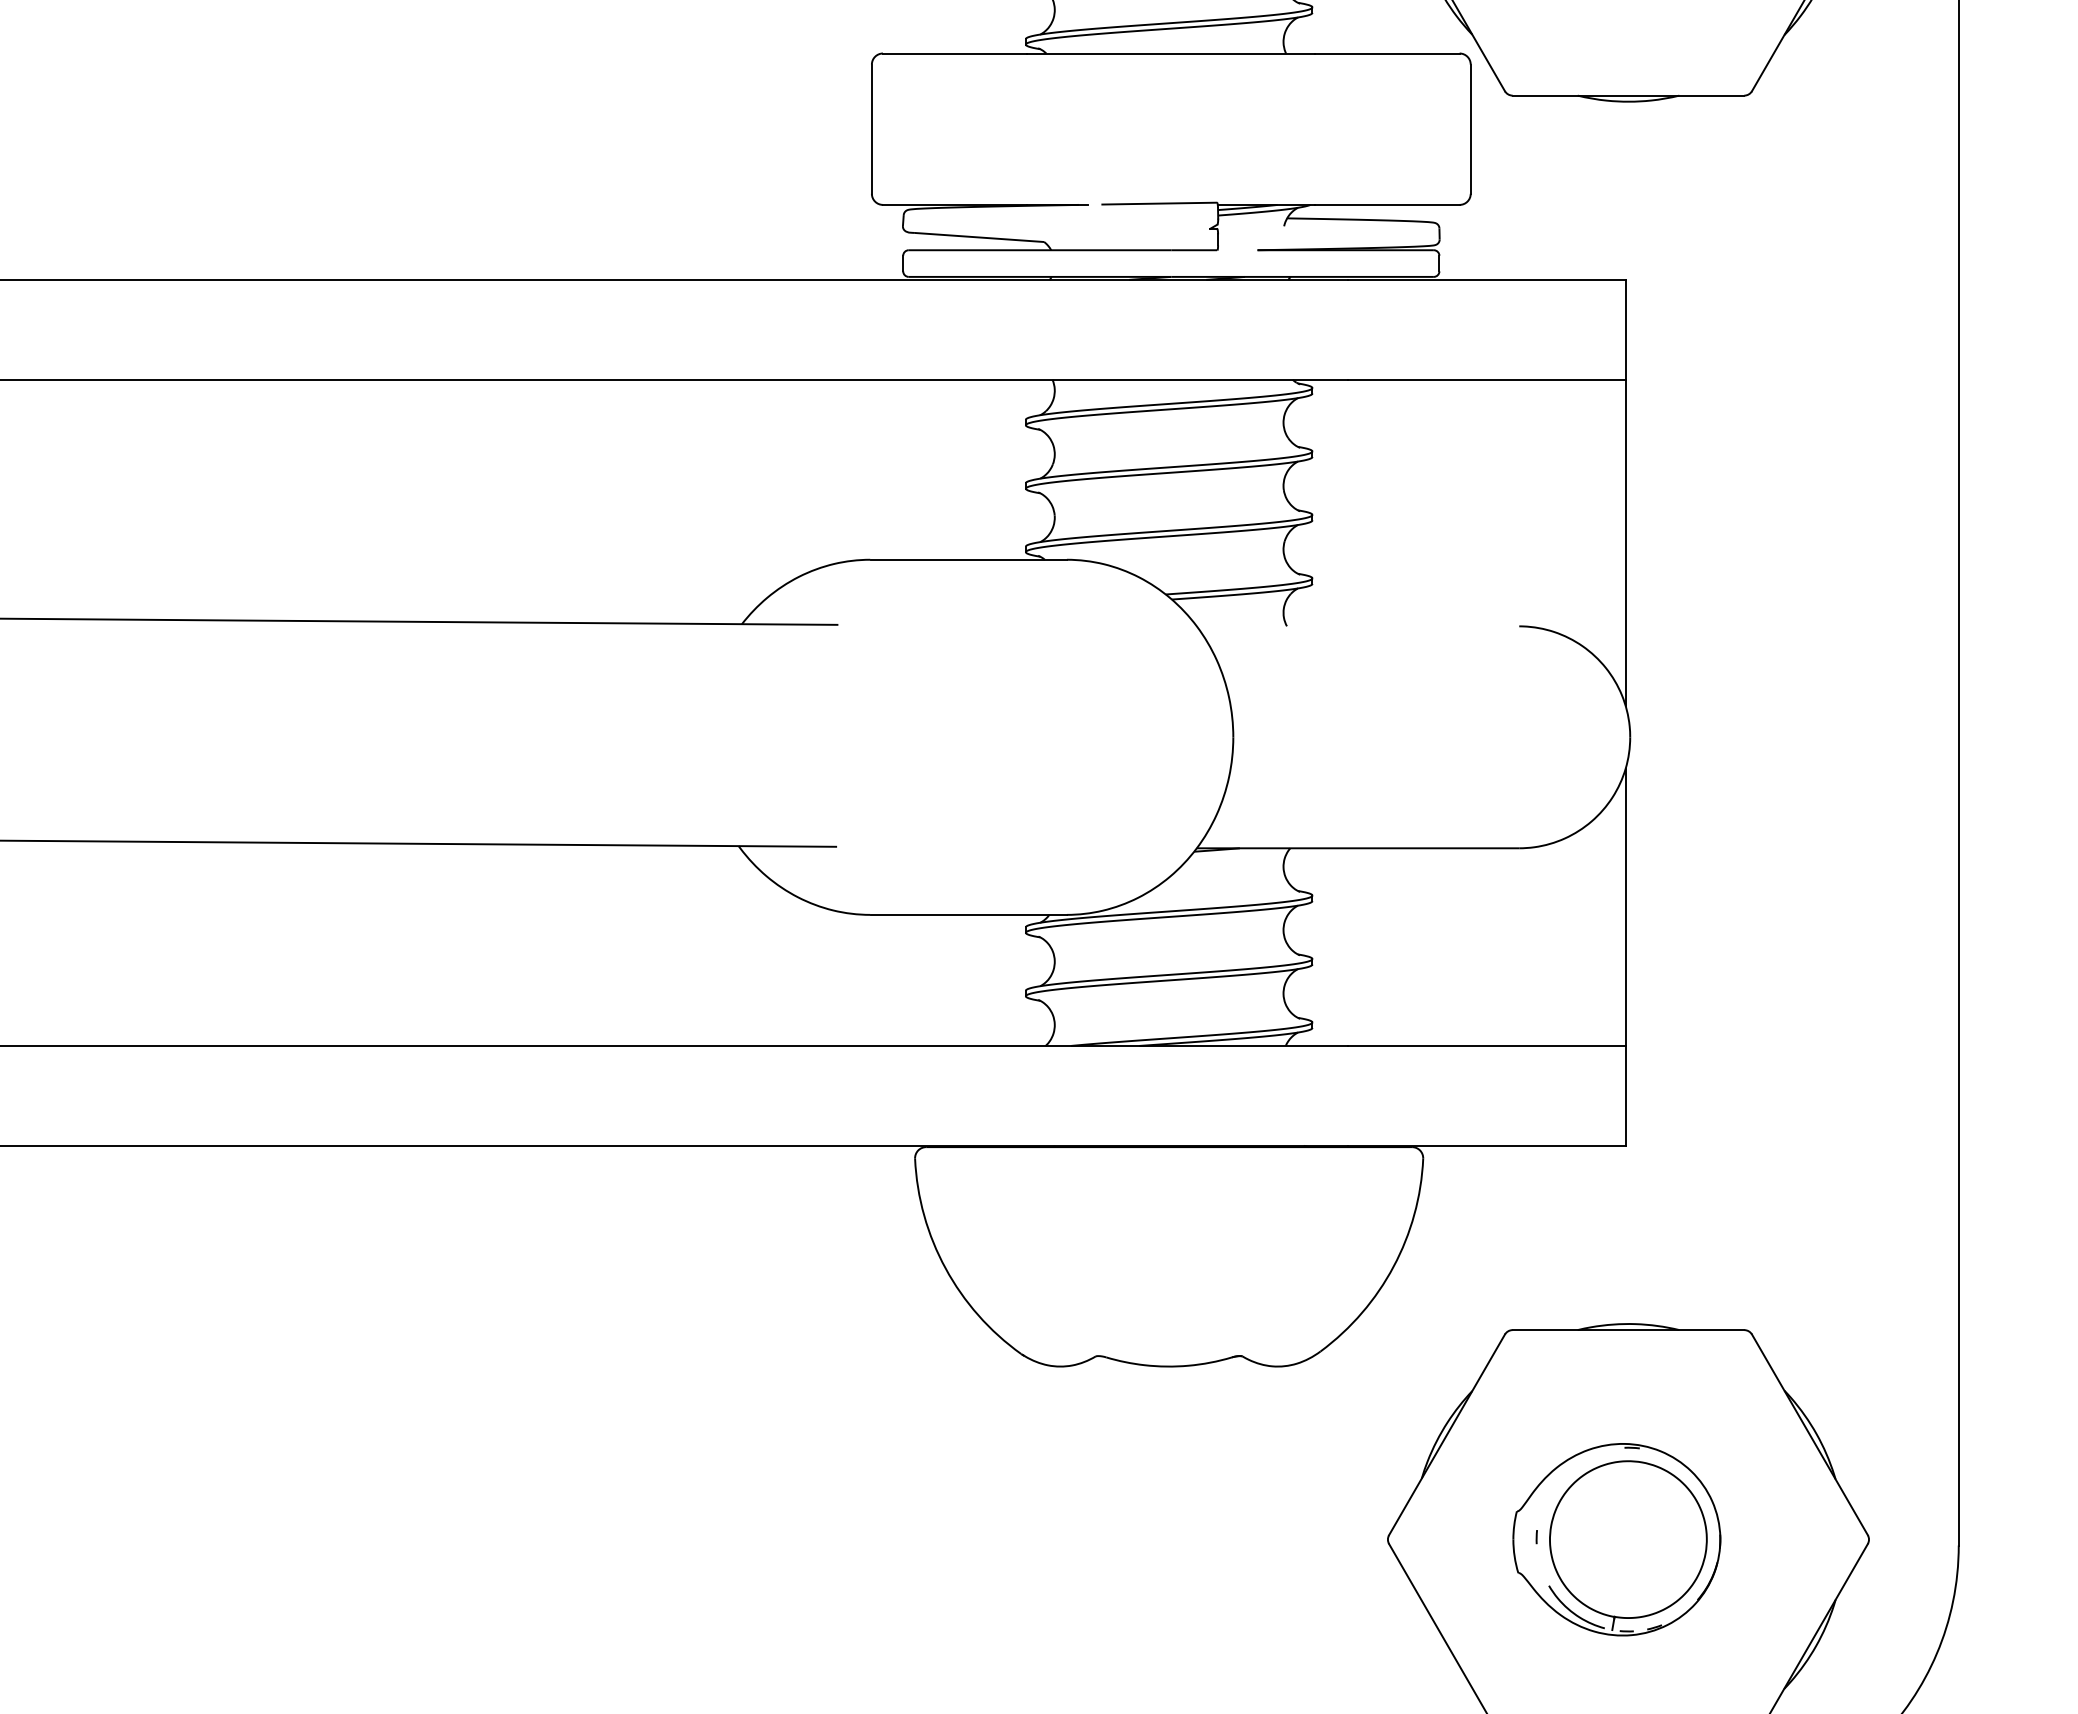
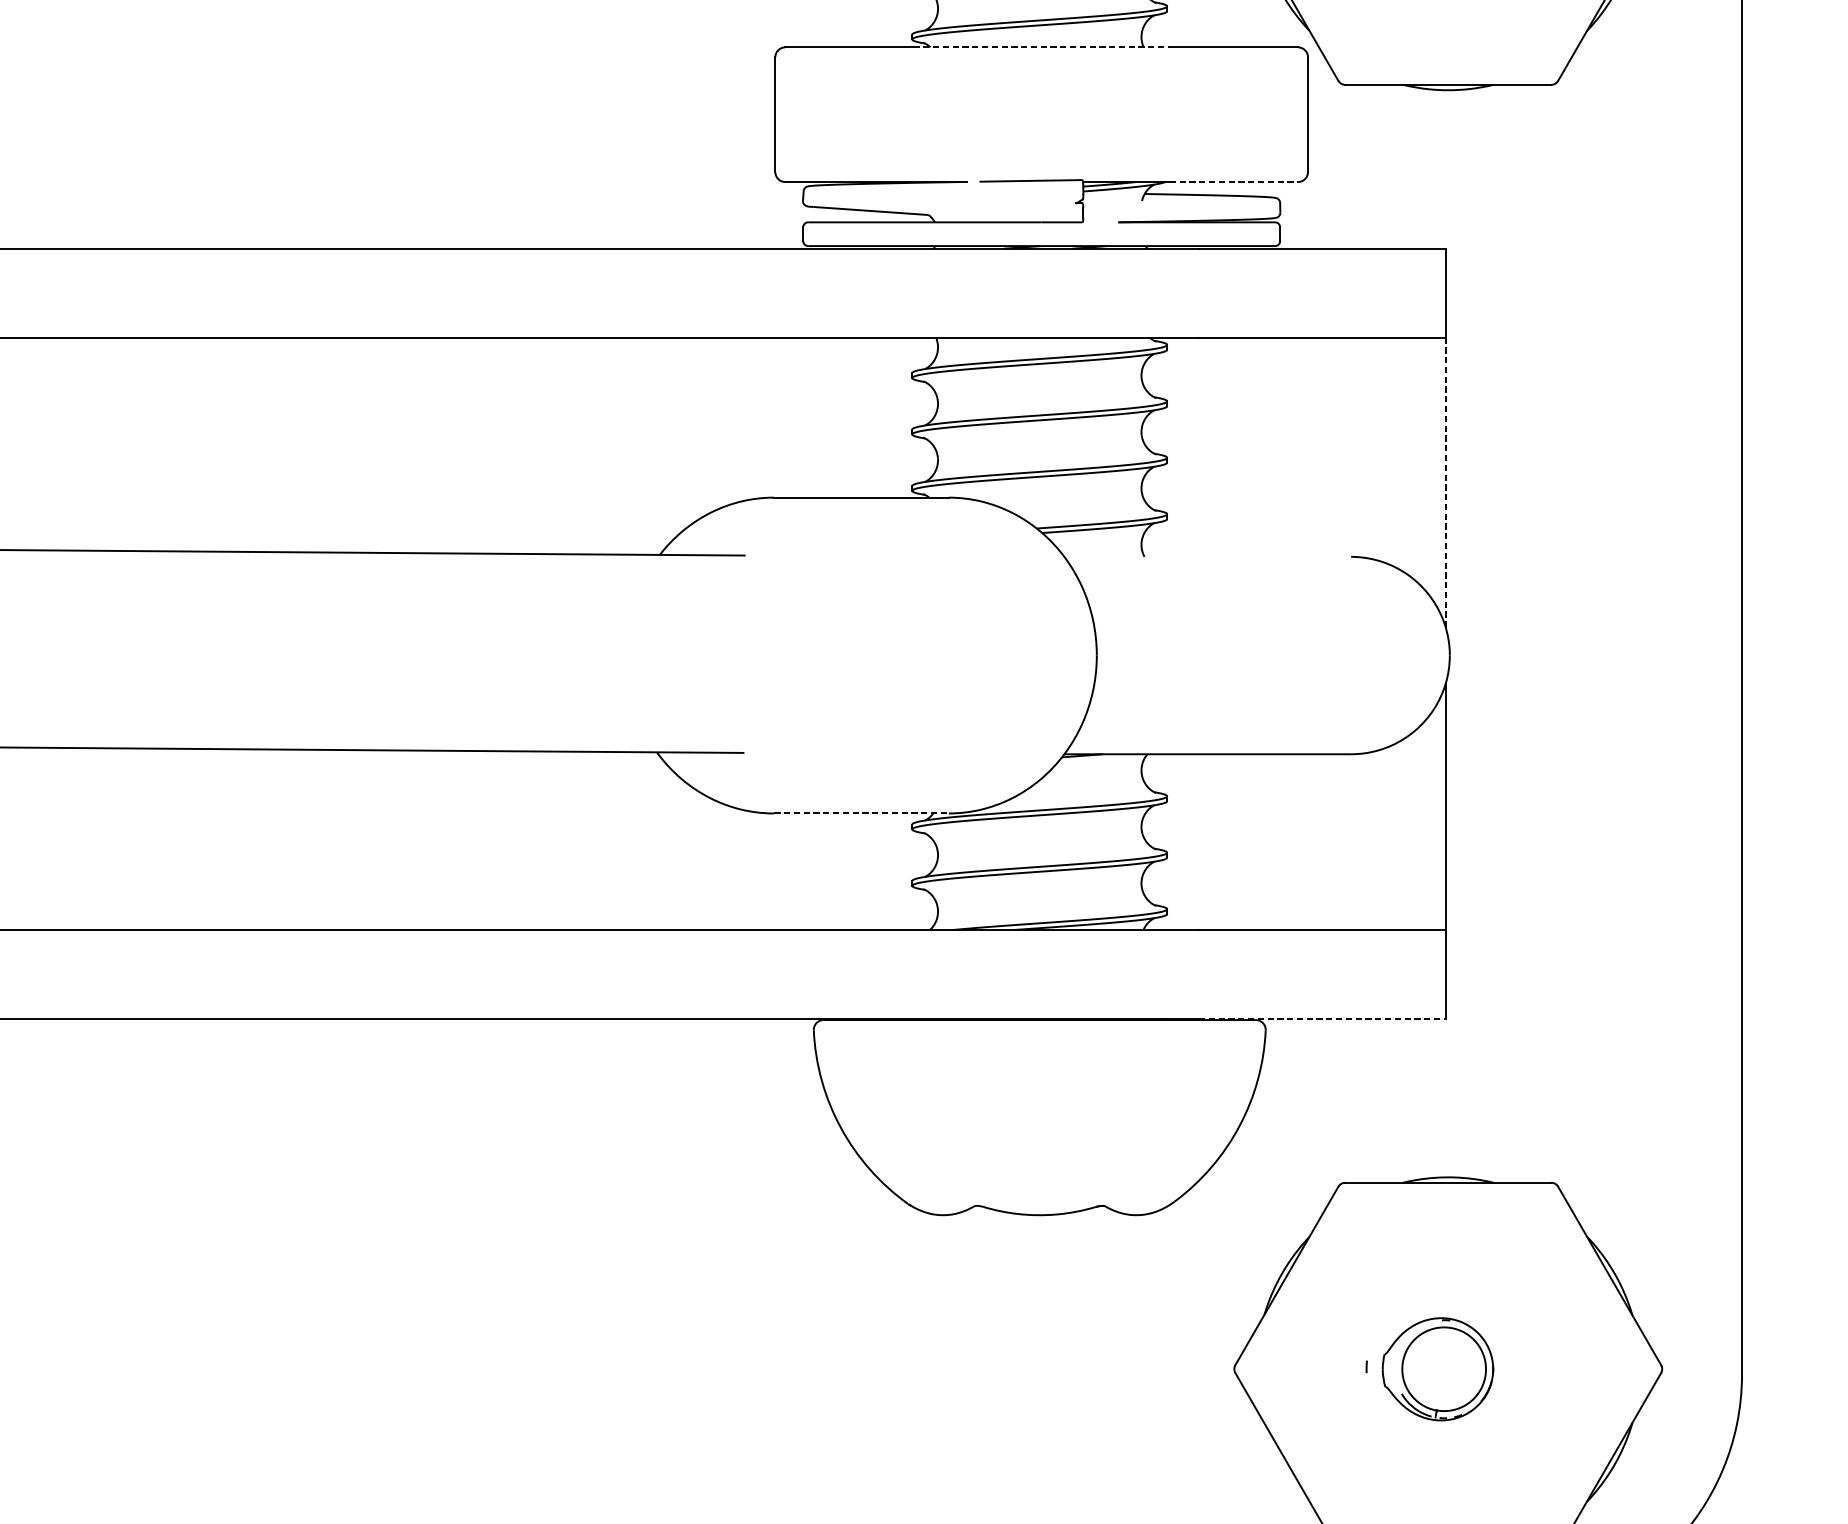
line: (1171, 53) -> (1041, 47), solid -> dashed
line: (1388, 204) -> (1234, 181), solid -> dashed
line: (1625, 543) -> (1445, 483), solid -> dashed
line: (969, 914) -> (862, 813), solid -> dashed
line: (1486, 1145) -> (1322, 1018), solid -> dashed
part: (1616, 1539) -> (1437, 1369), size x0.6

